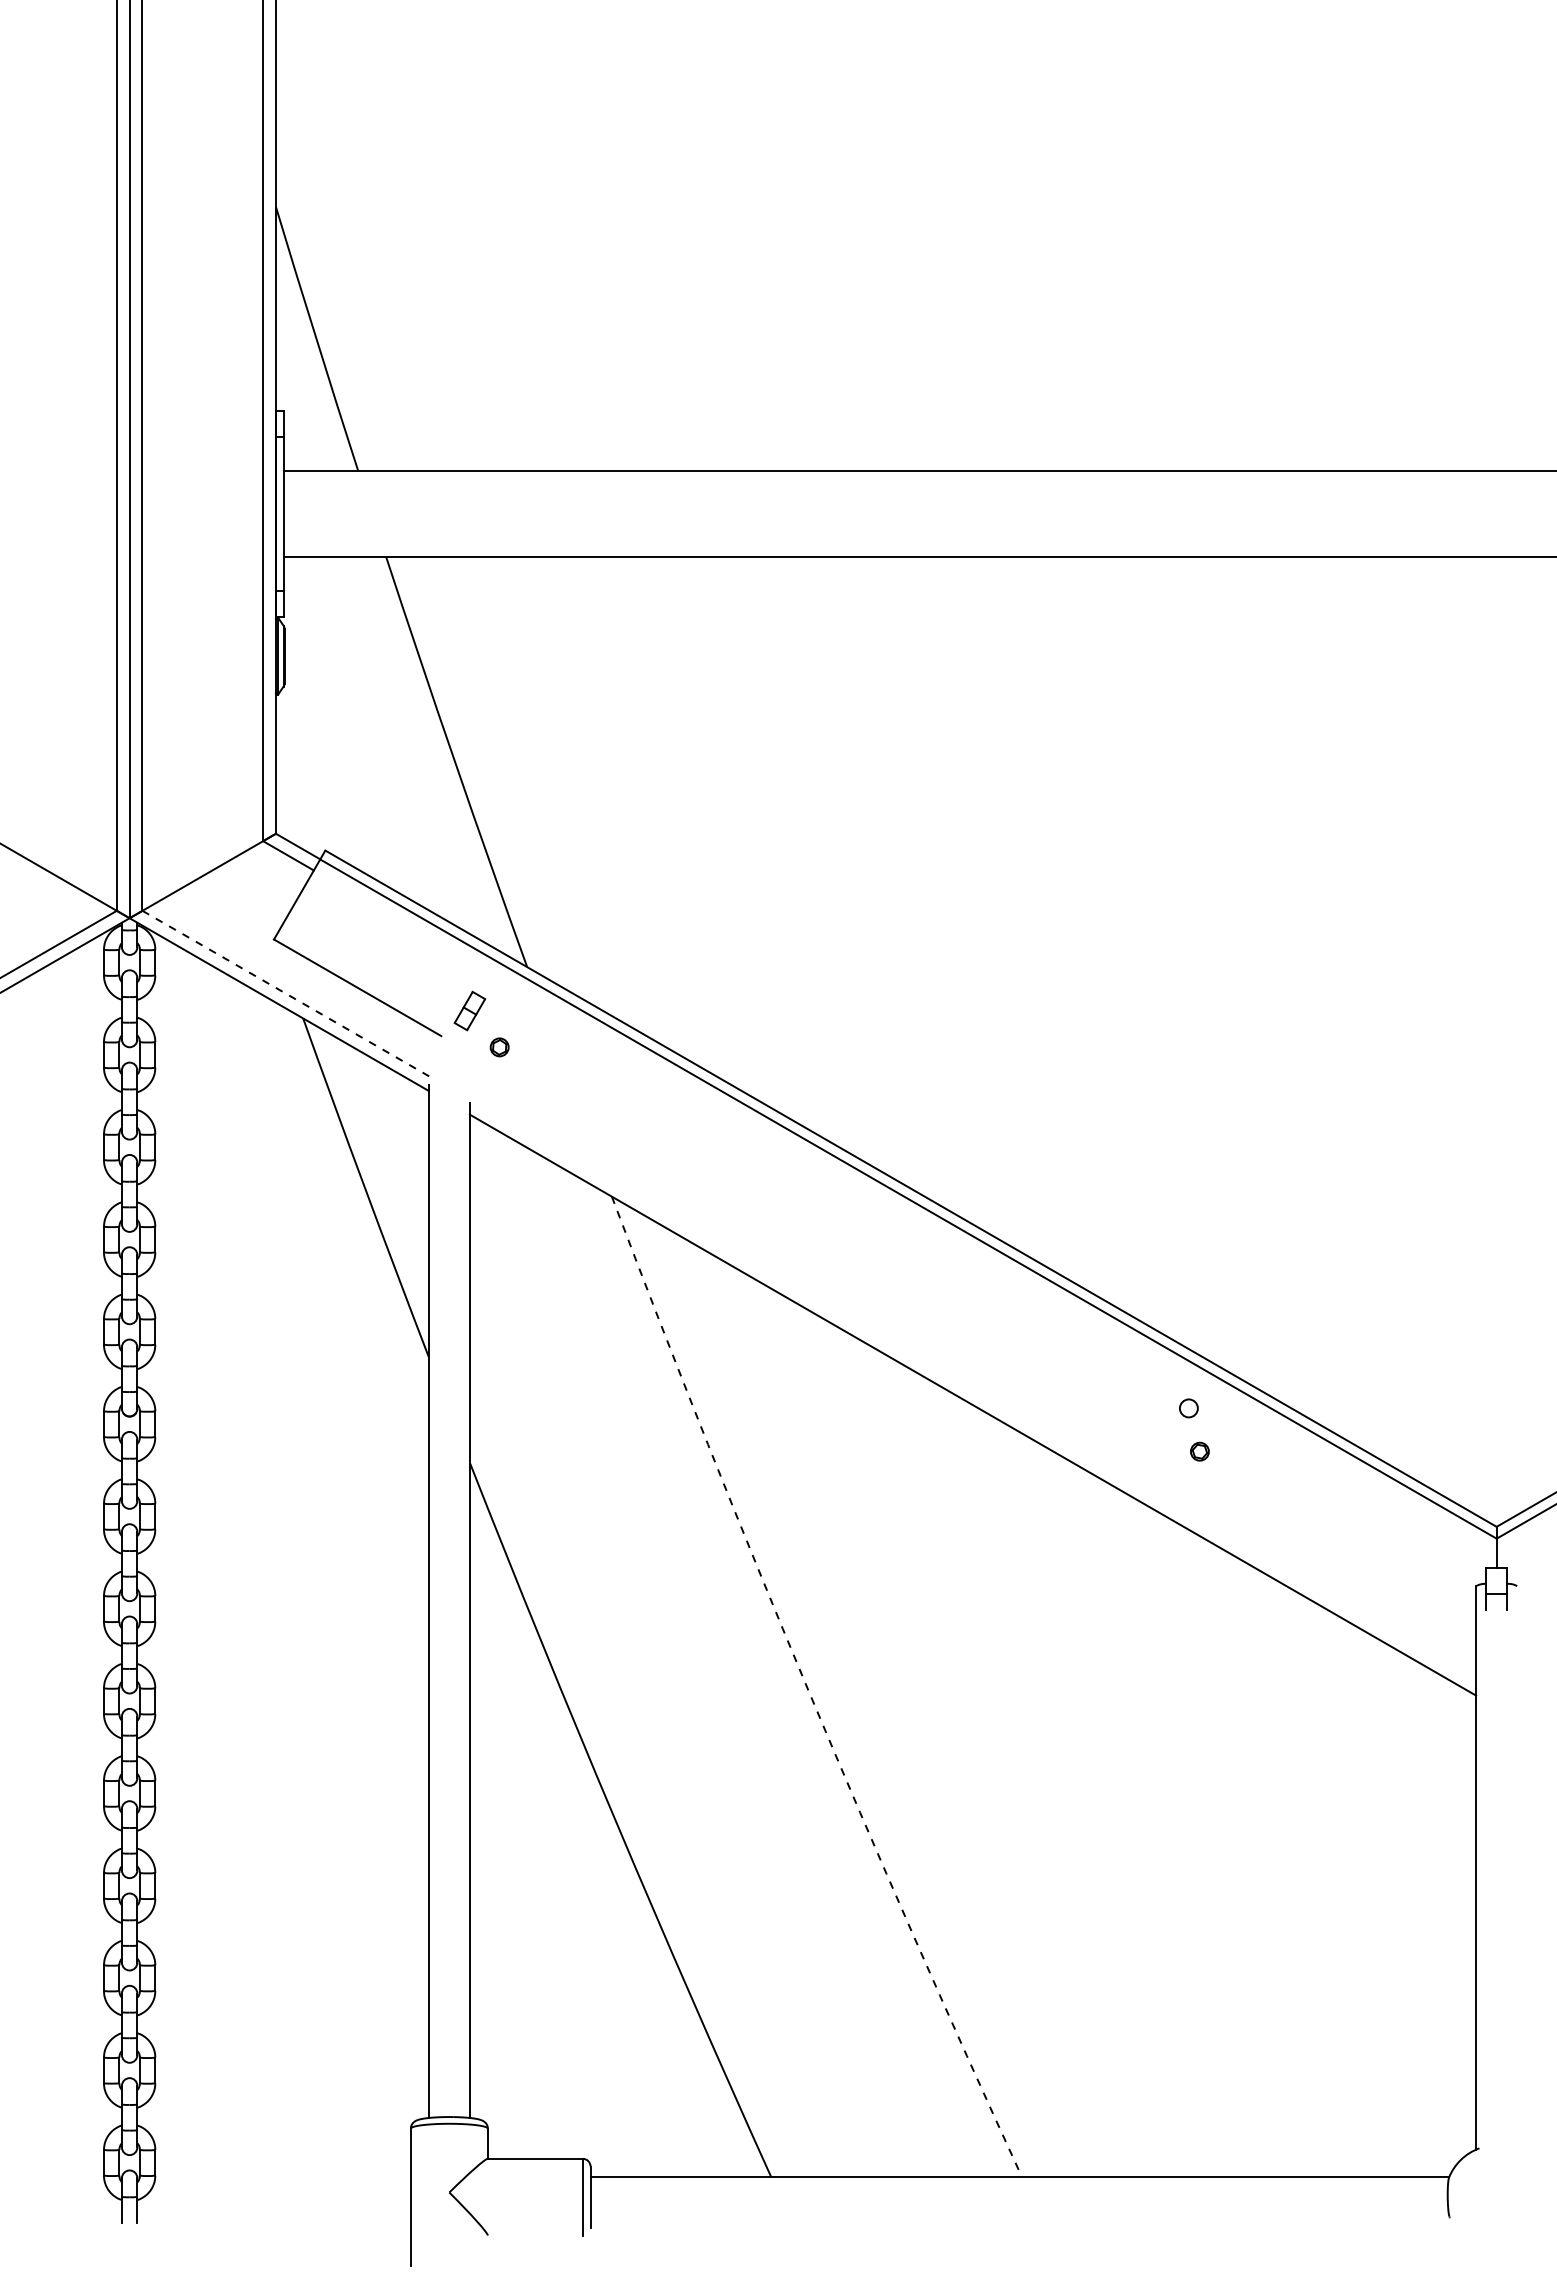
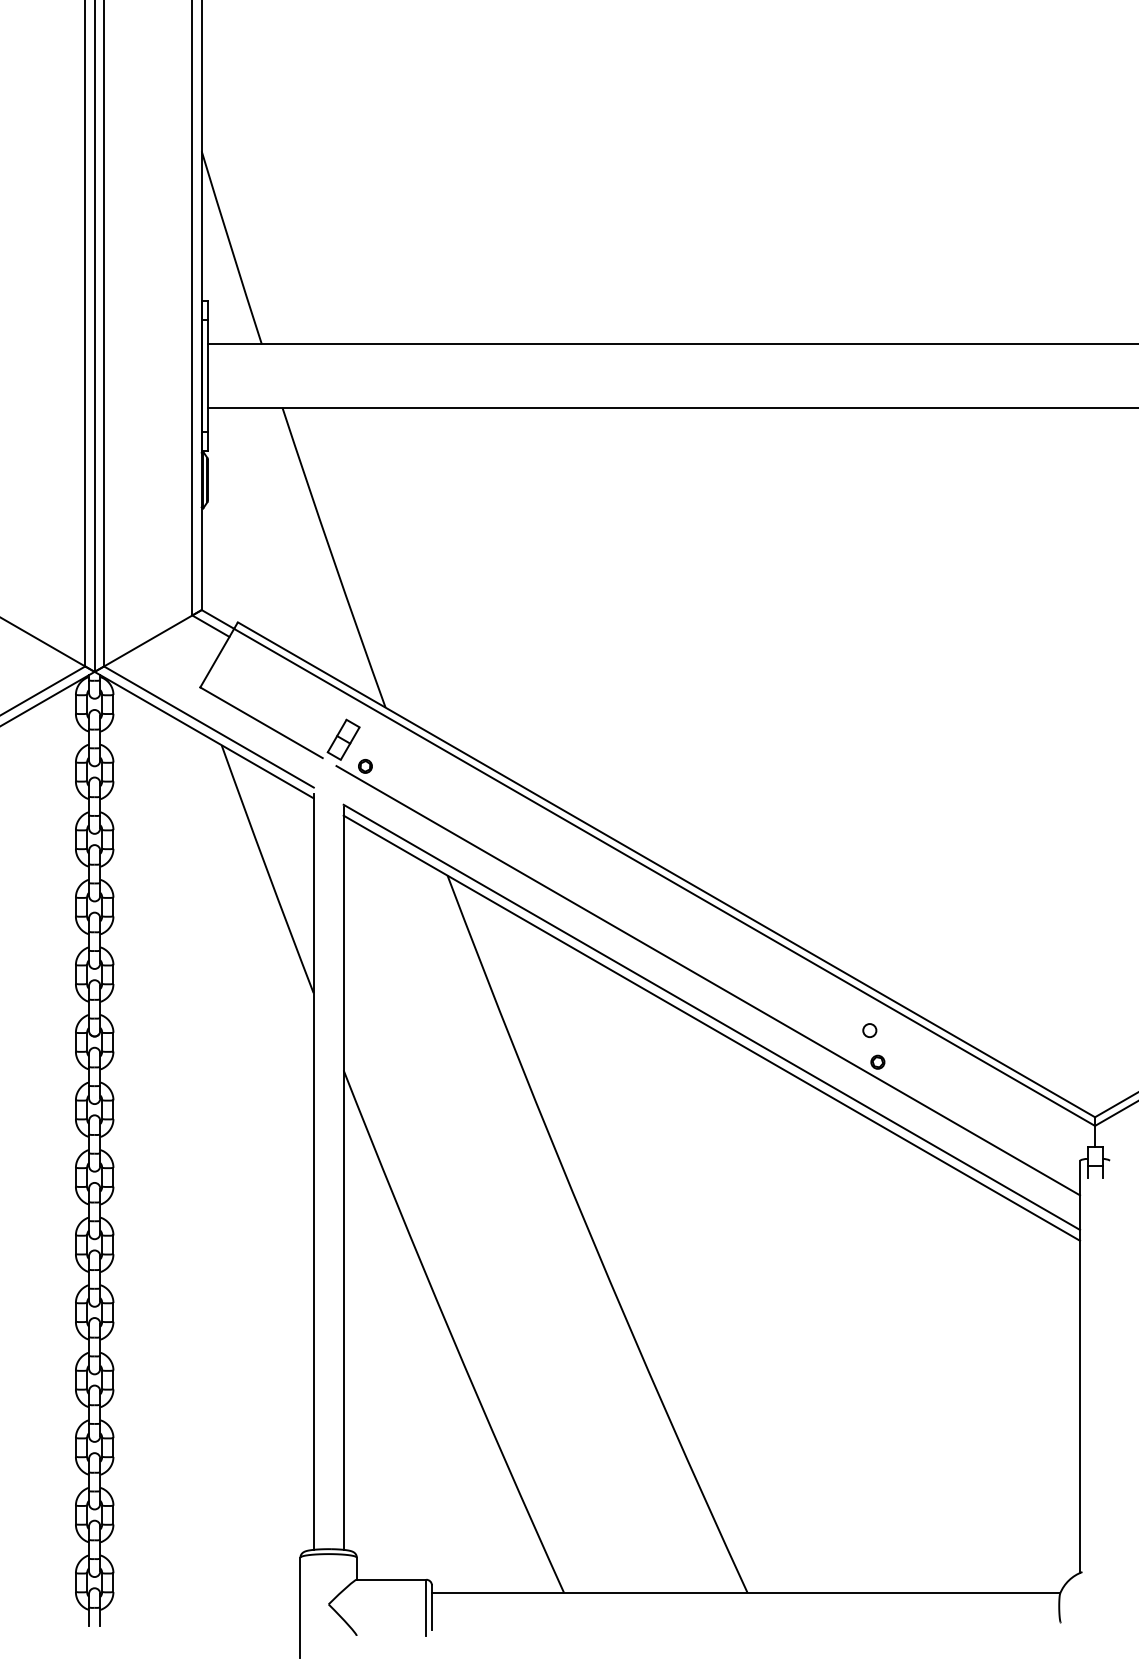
line: (285, 993) -> (208, 726), dashed -> solid
part: (469, 1010) -> (343, 739), size x1.43
line: (968, 1339) -> (708, 980), added
line: (972, 1389) -> (711, 1016), added
arc: (808, 1690) -> (591, 1237), dashed -> solid

